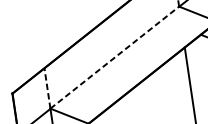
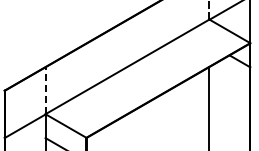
line: (114, 57) -> (127, 66), dashed -> solid

